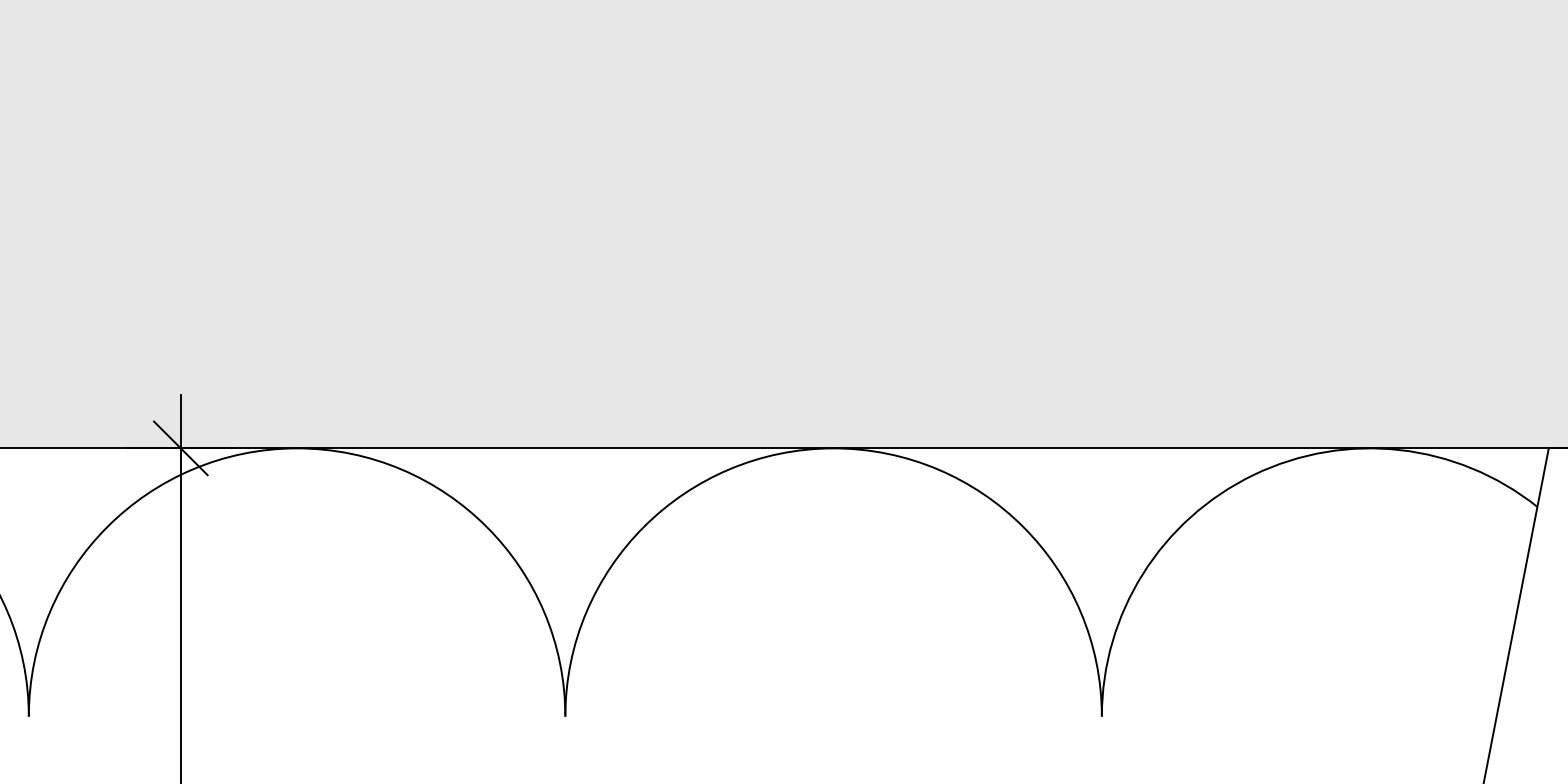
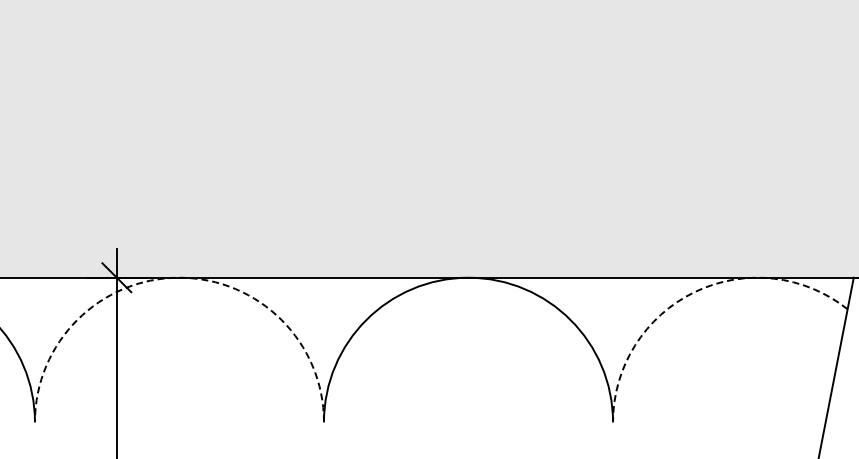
arc: (297, 447) -> (179, 277), solid -> dashed
arc: (1253, 475) -> (694, 292), solid -> dashed

